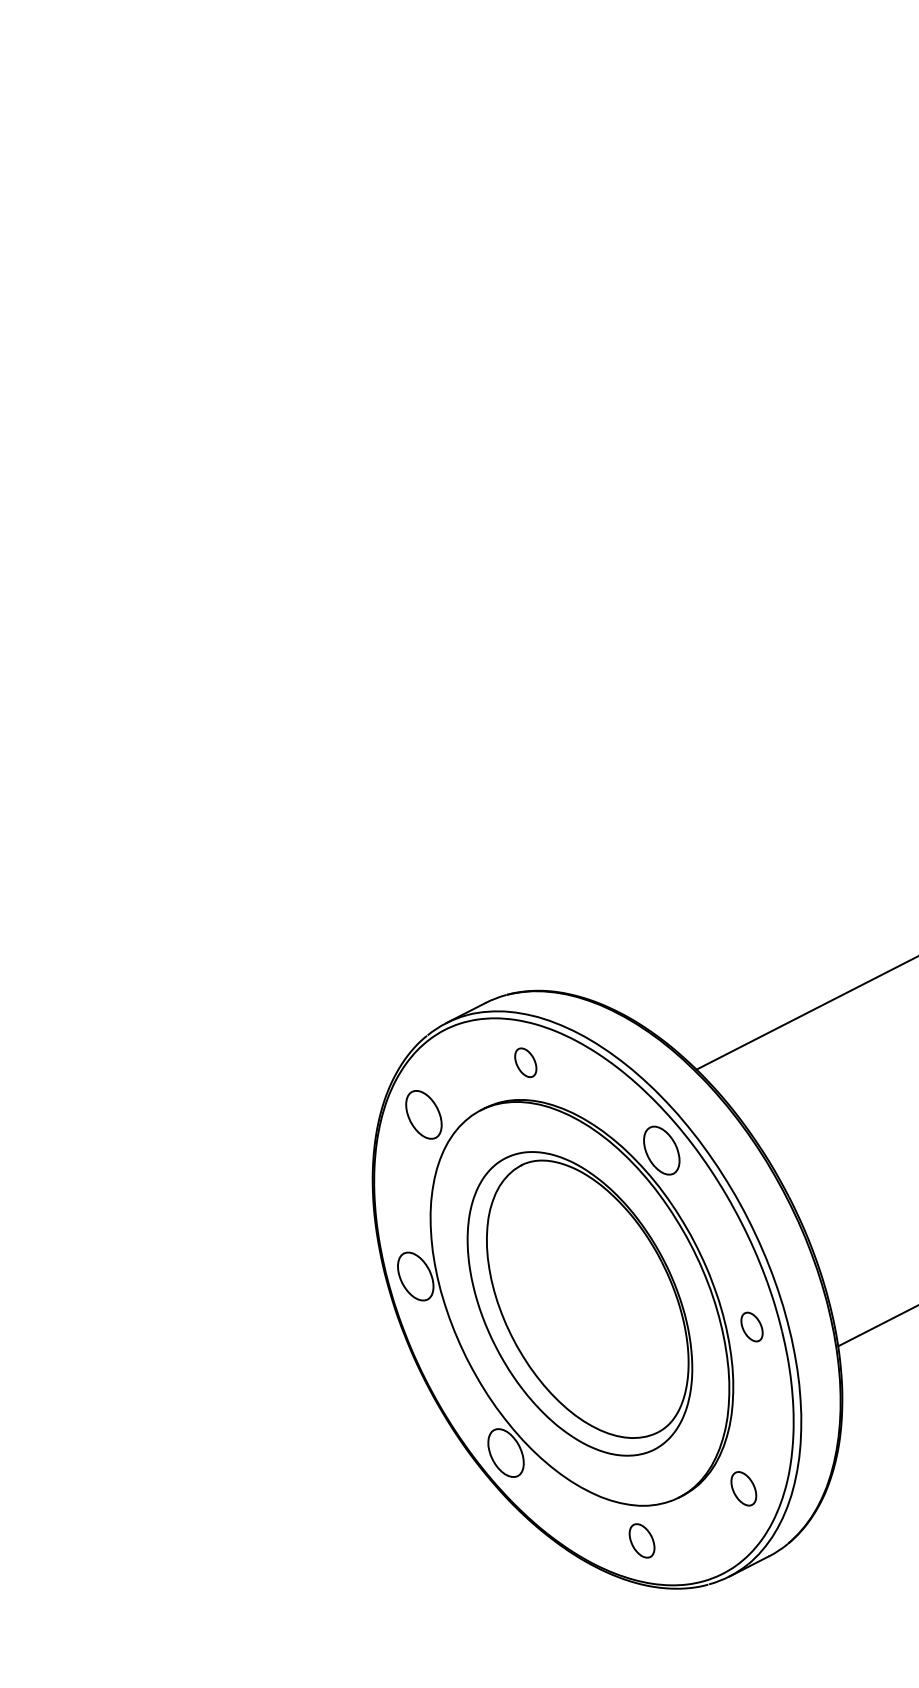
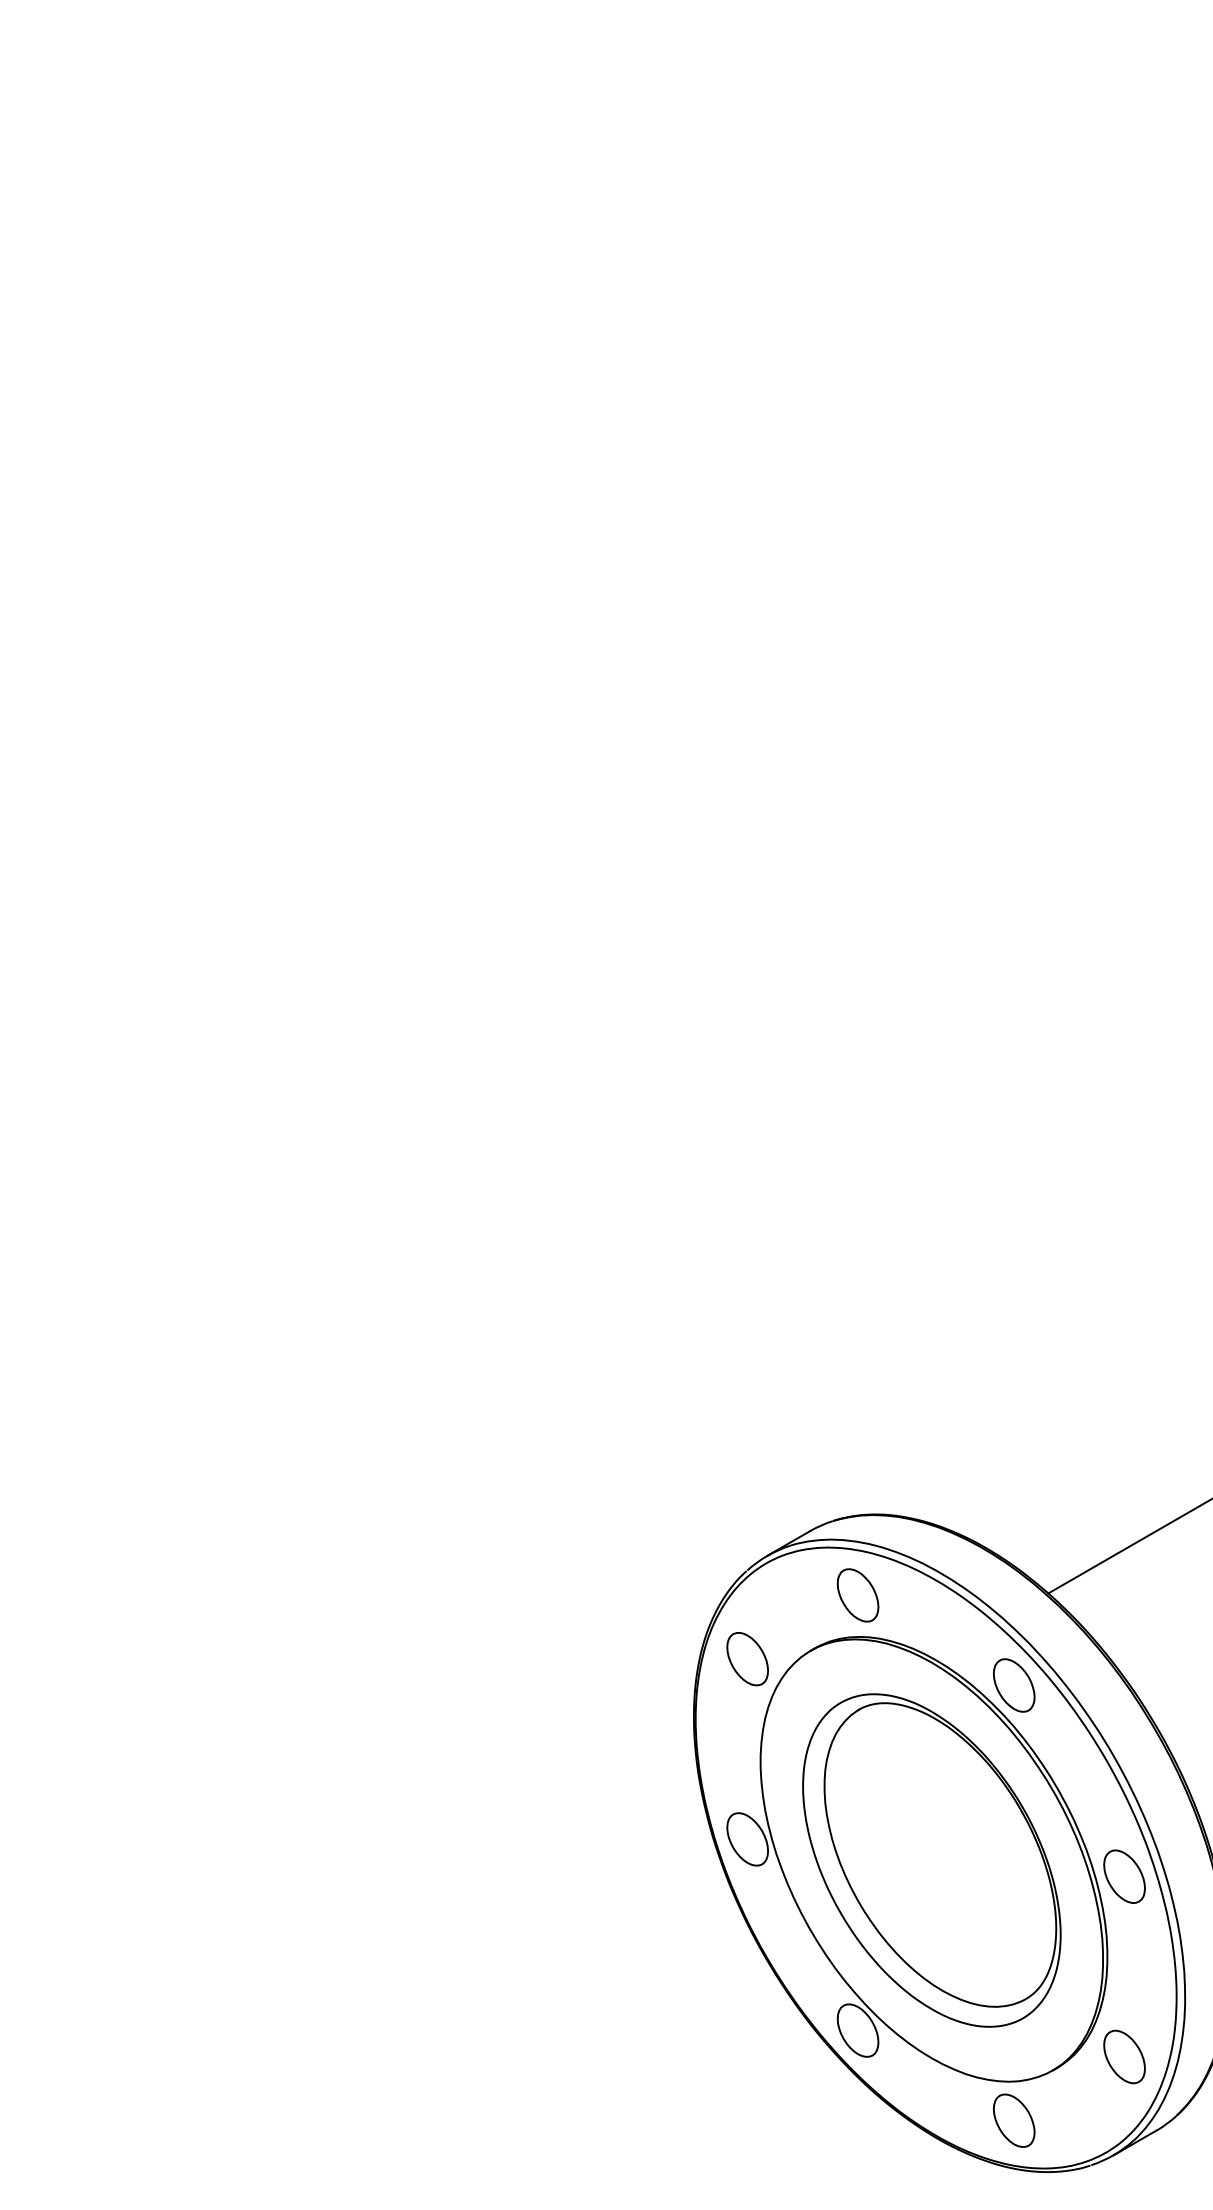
part: (525, 1062) -> (857, 1595), size x1.67
part: (752, 1326) -> (1124, 1876), size x1.67
part: (743, 1488) -> (1124, 2056), size x1.43
part: (642, 1540) -> (1014, 2120), size x1.43

